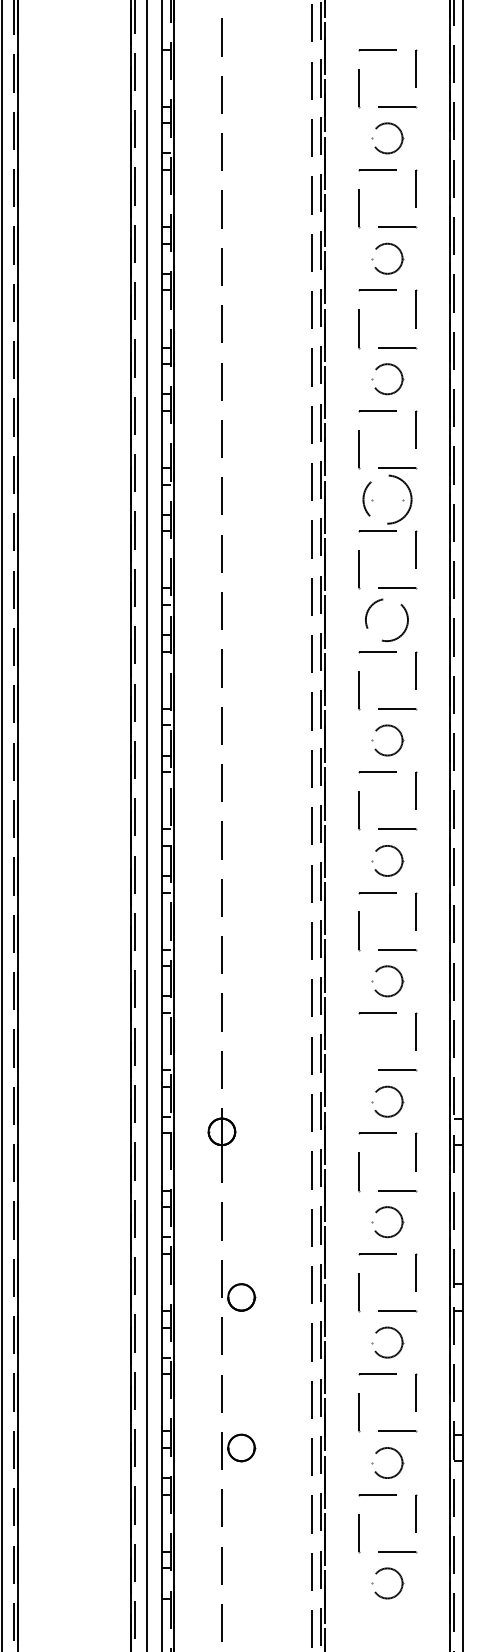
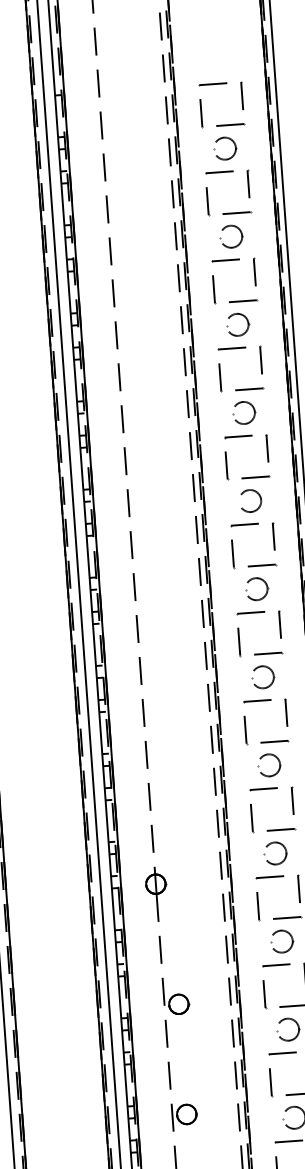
circle: (387, 499) -> (243, 412), size x0.62
circle: (388, 619) -> (250, 500), size x0.71
line: (359, 1051) -> (252, 818), added

